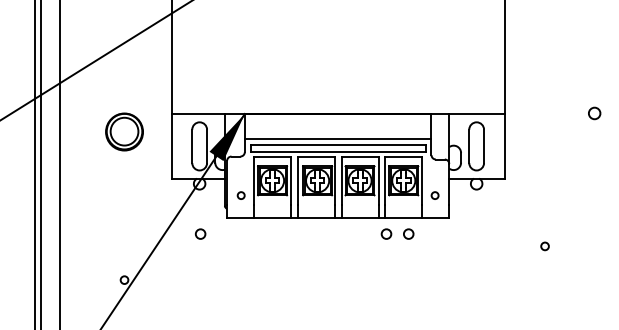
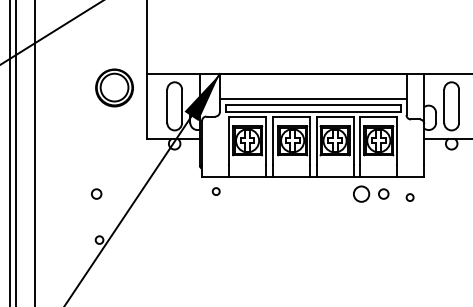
part: (124, 131) -> (114, 87), moved
circle: (240, 195) -> (215, 191), moved
circle: (434, 195) -> (409, 197), moved
circle: (200, 233) -> (96, 193), moved
circle: (386, 233) -> (361, 193), size x1.6

